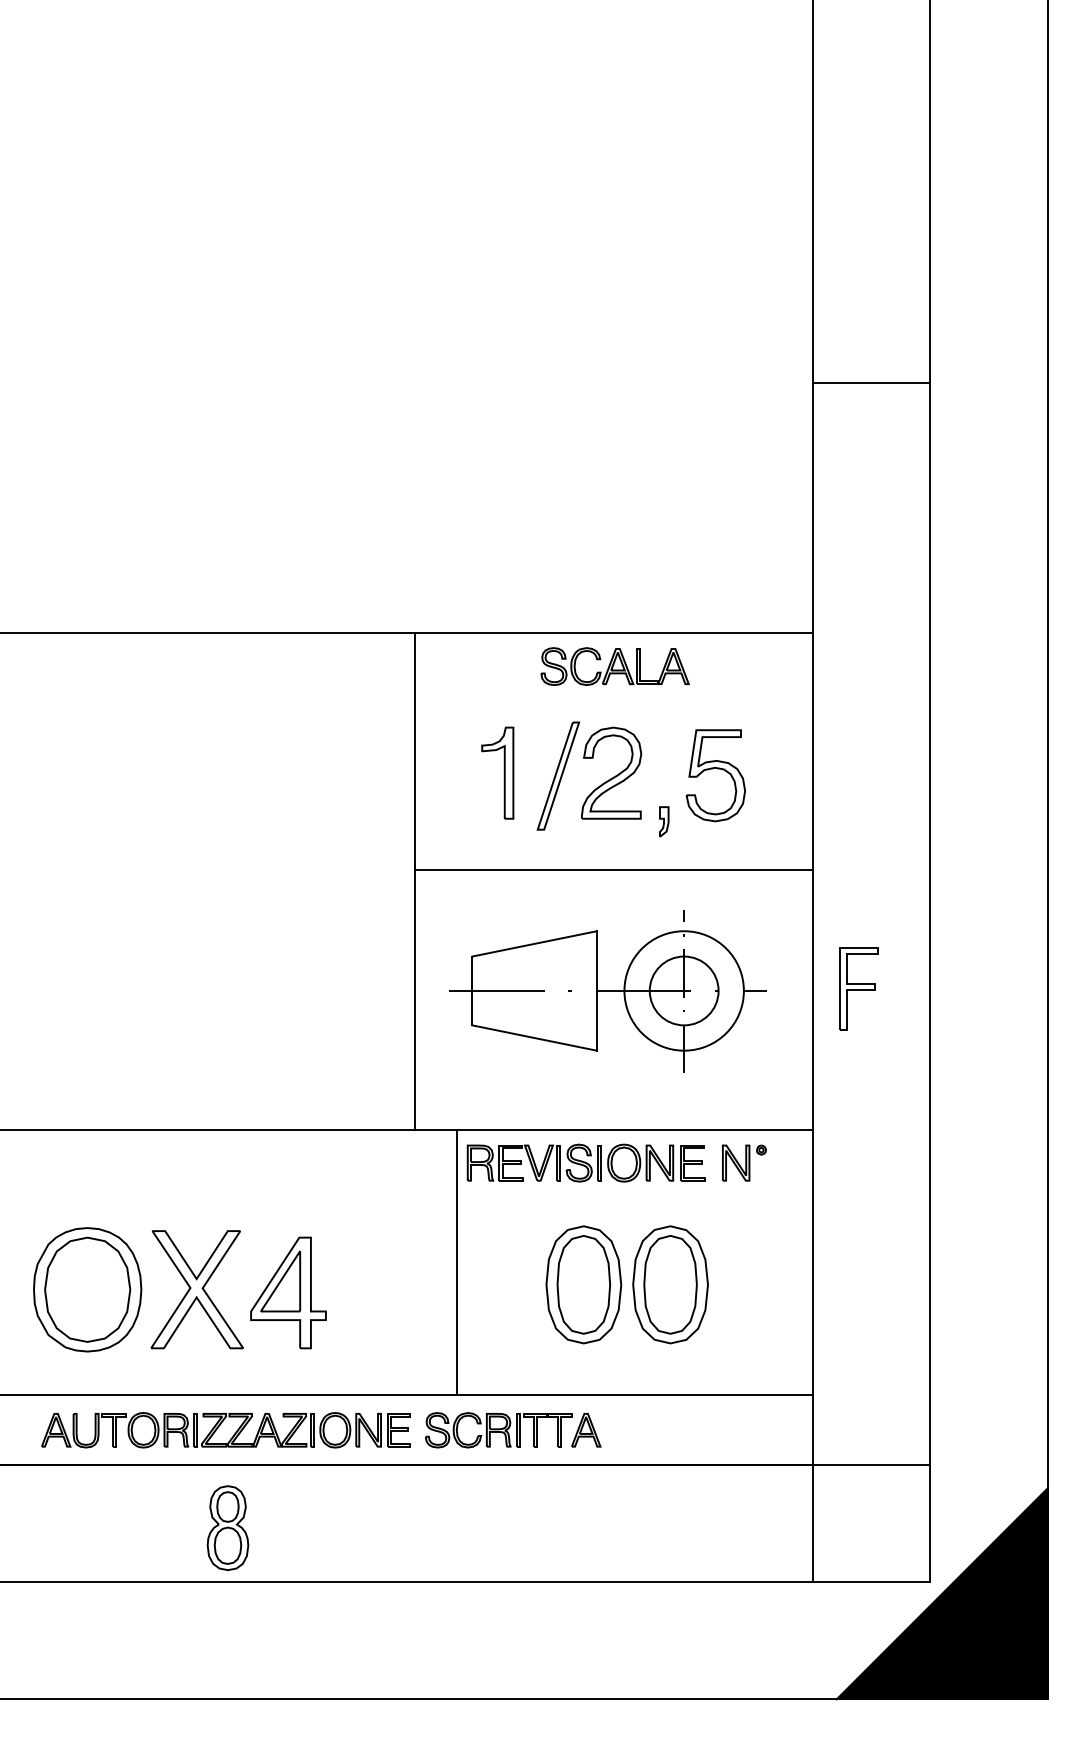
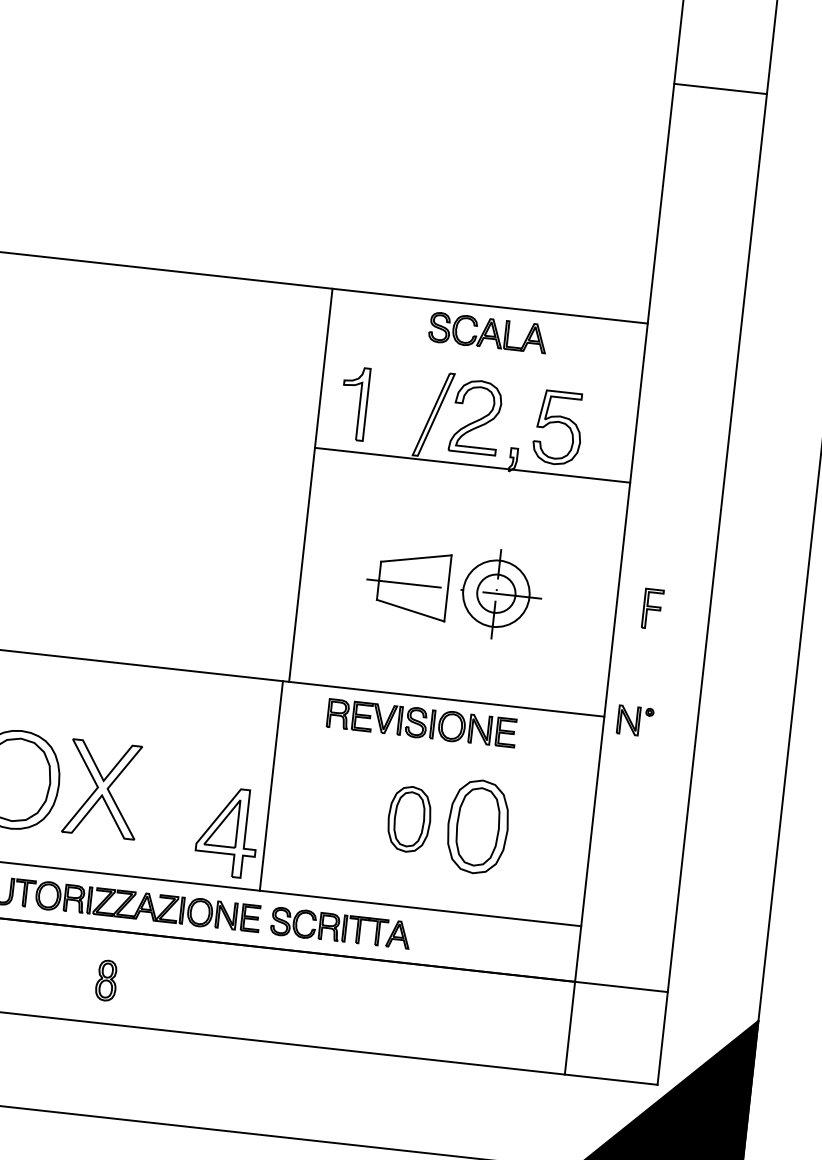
line: (871, 382) -> (720, 88), moved
part: (497, 772) -> (354, 403), moved
line: (613, 869) -> (472, 464), moved
part: (858, 988) -> (652, 608), size x0.6
part: (607, 991) -> (453, 589), size x0.7
part: (744, 1162) -> (635, 720), moved
line: (456, 1261) -> (271, 785), moved
part: (583, 1284) -> (409, 819), size x0.7
part: (288, 1292) -> (227, 831), moved
part: (227, 1527) -> (106, 980), size x0.6

